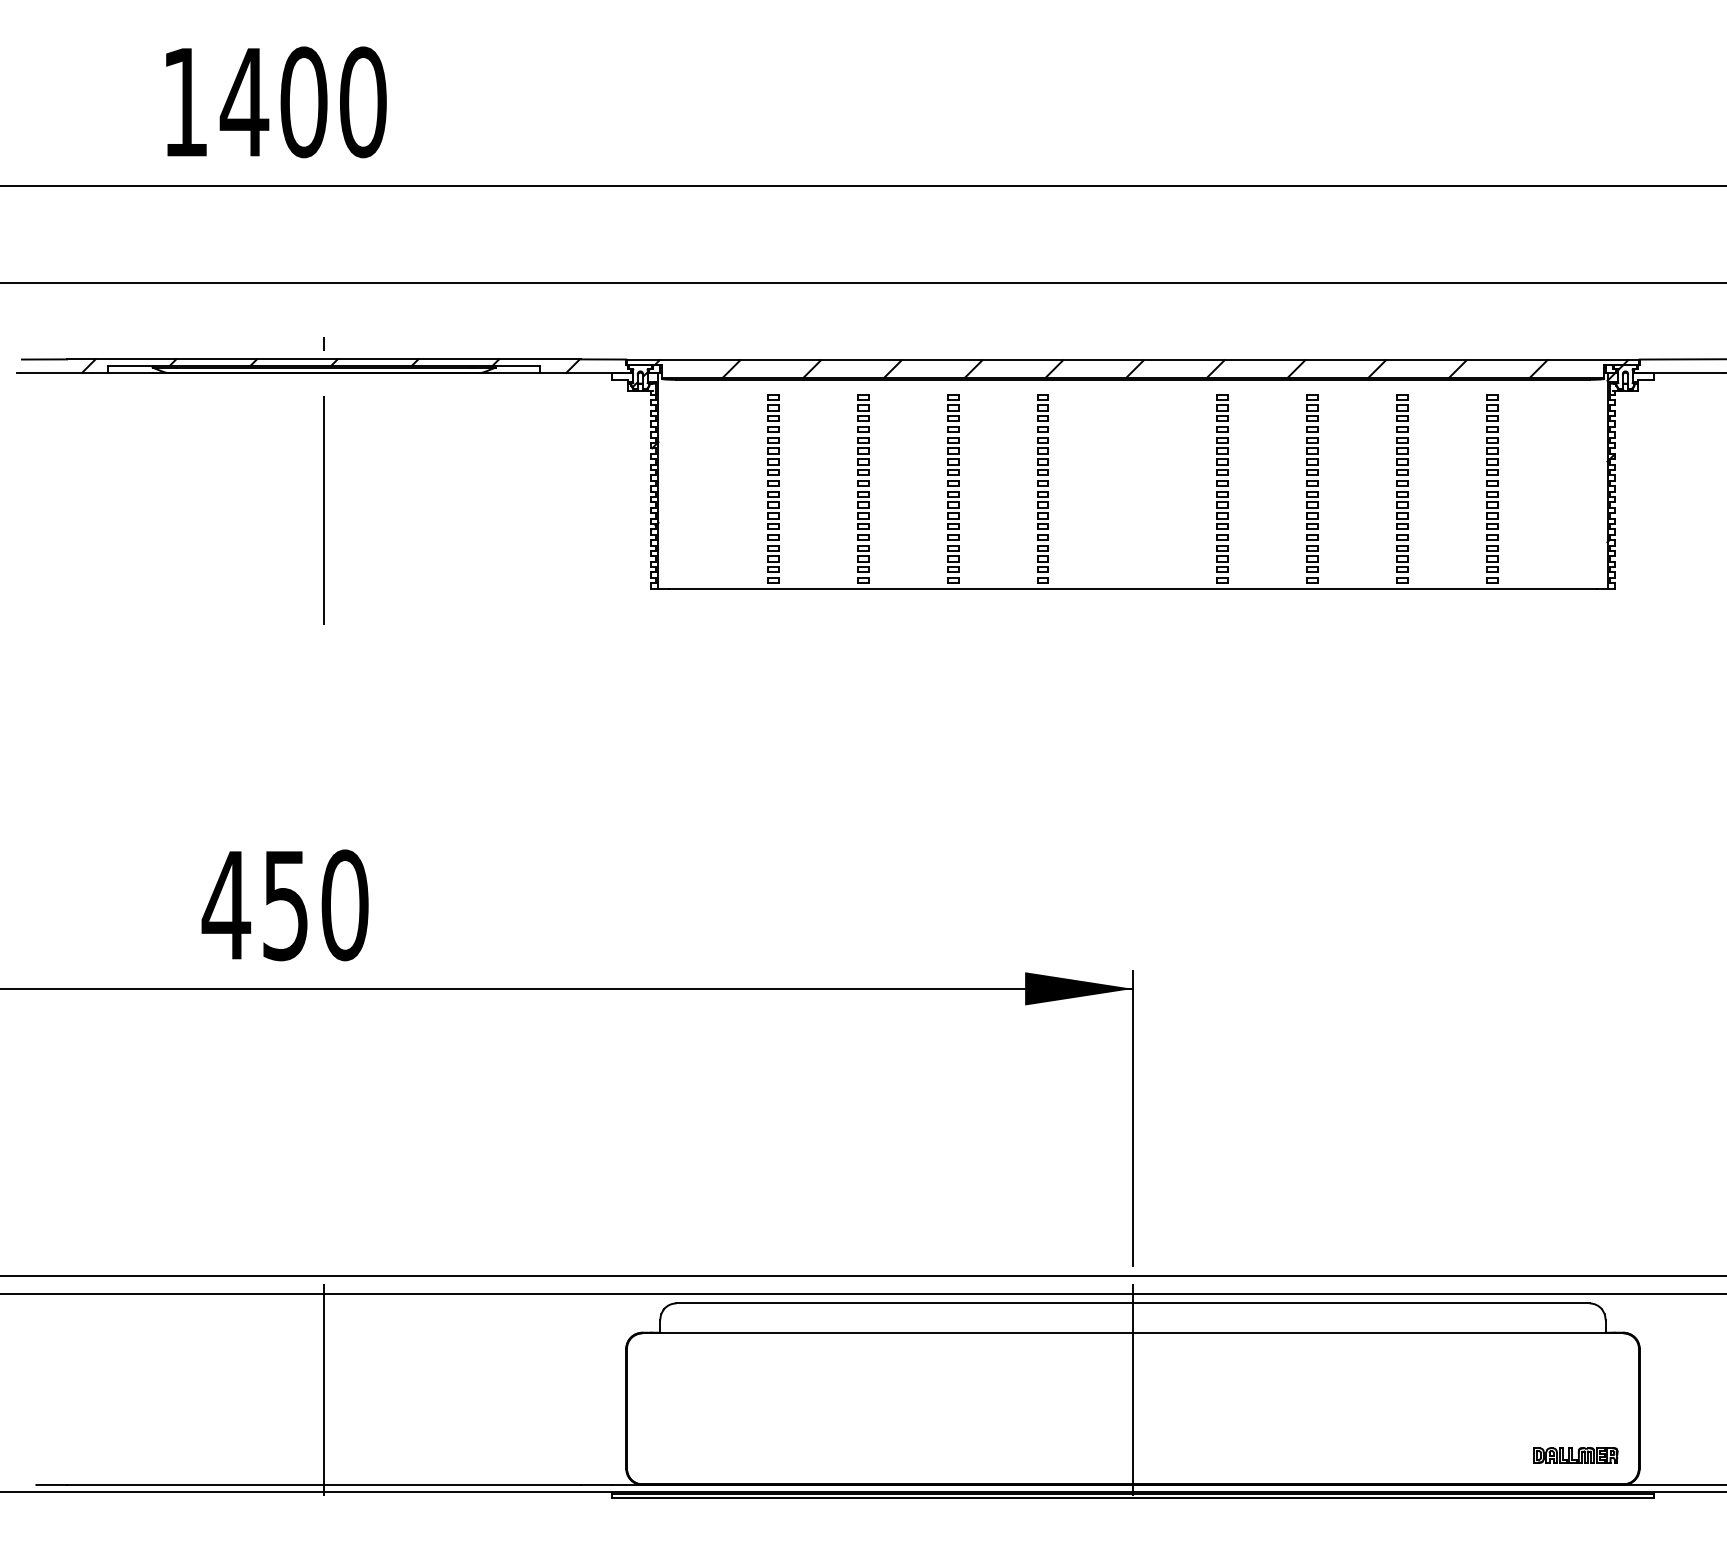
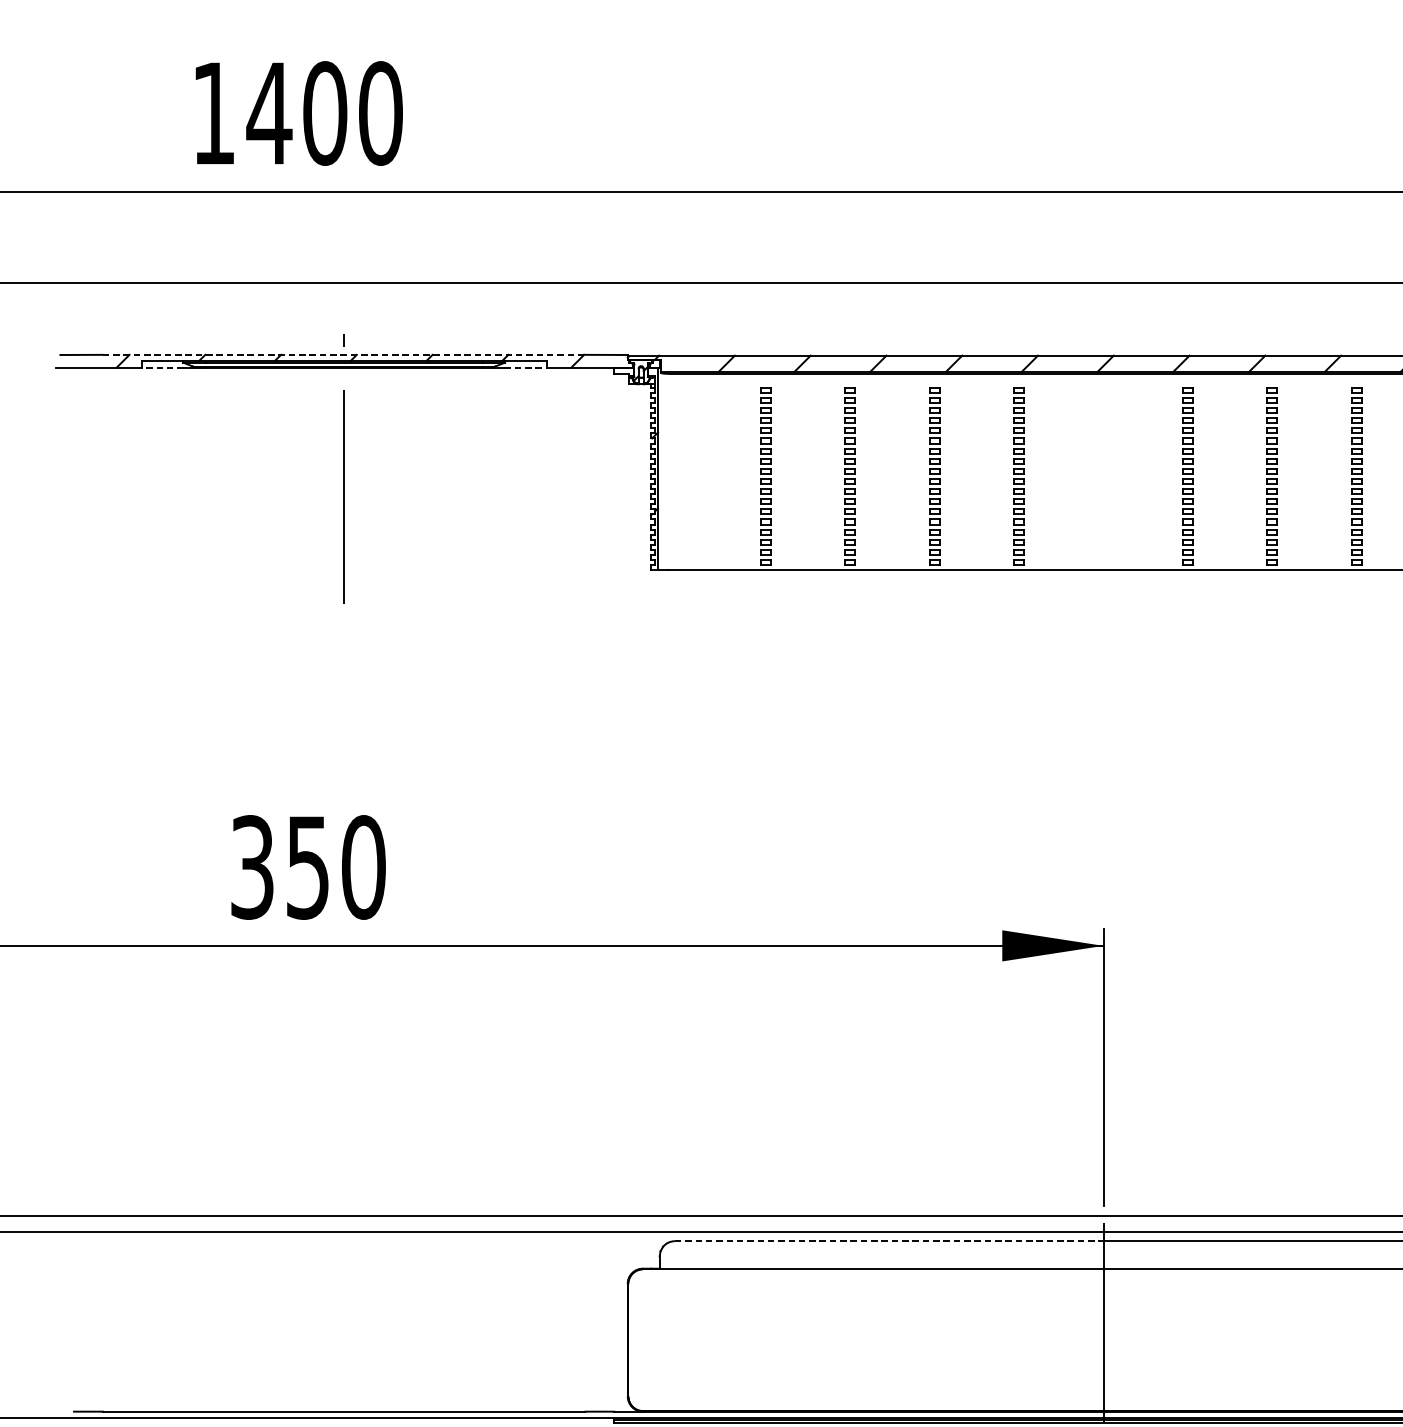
line: (324, 359) -> (344, 354), solid -> dashed
line: (130, 372) -> (162, 367), solid -> dashed
line: (517, 372) -> (525, 367), solid -> dashed
text: (226, 905) -> (252, 867), 450 -> 350
line: (905, 1303) -> (889, 1241), solid -> dashed
line: (324, 1389) -> (344, 1322), removed

